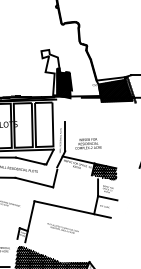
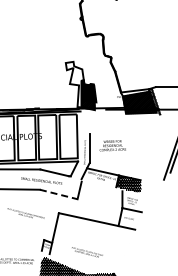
text: (88, 143) -> (112, 145), moved
line: (35, 182) -> (59, 194), solid -> dashed
text: (63, 228) -> (87, 252), moved

